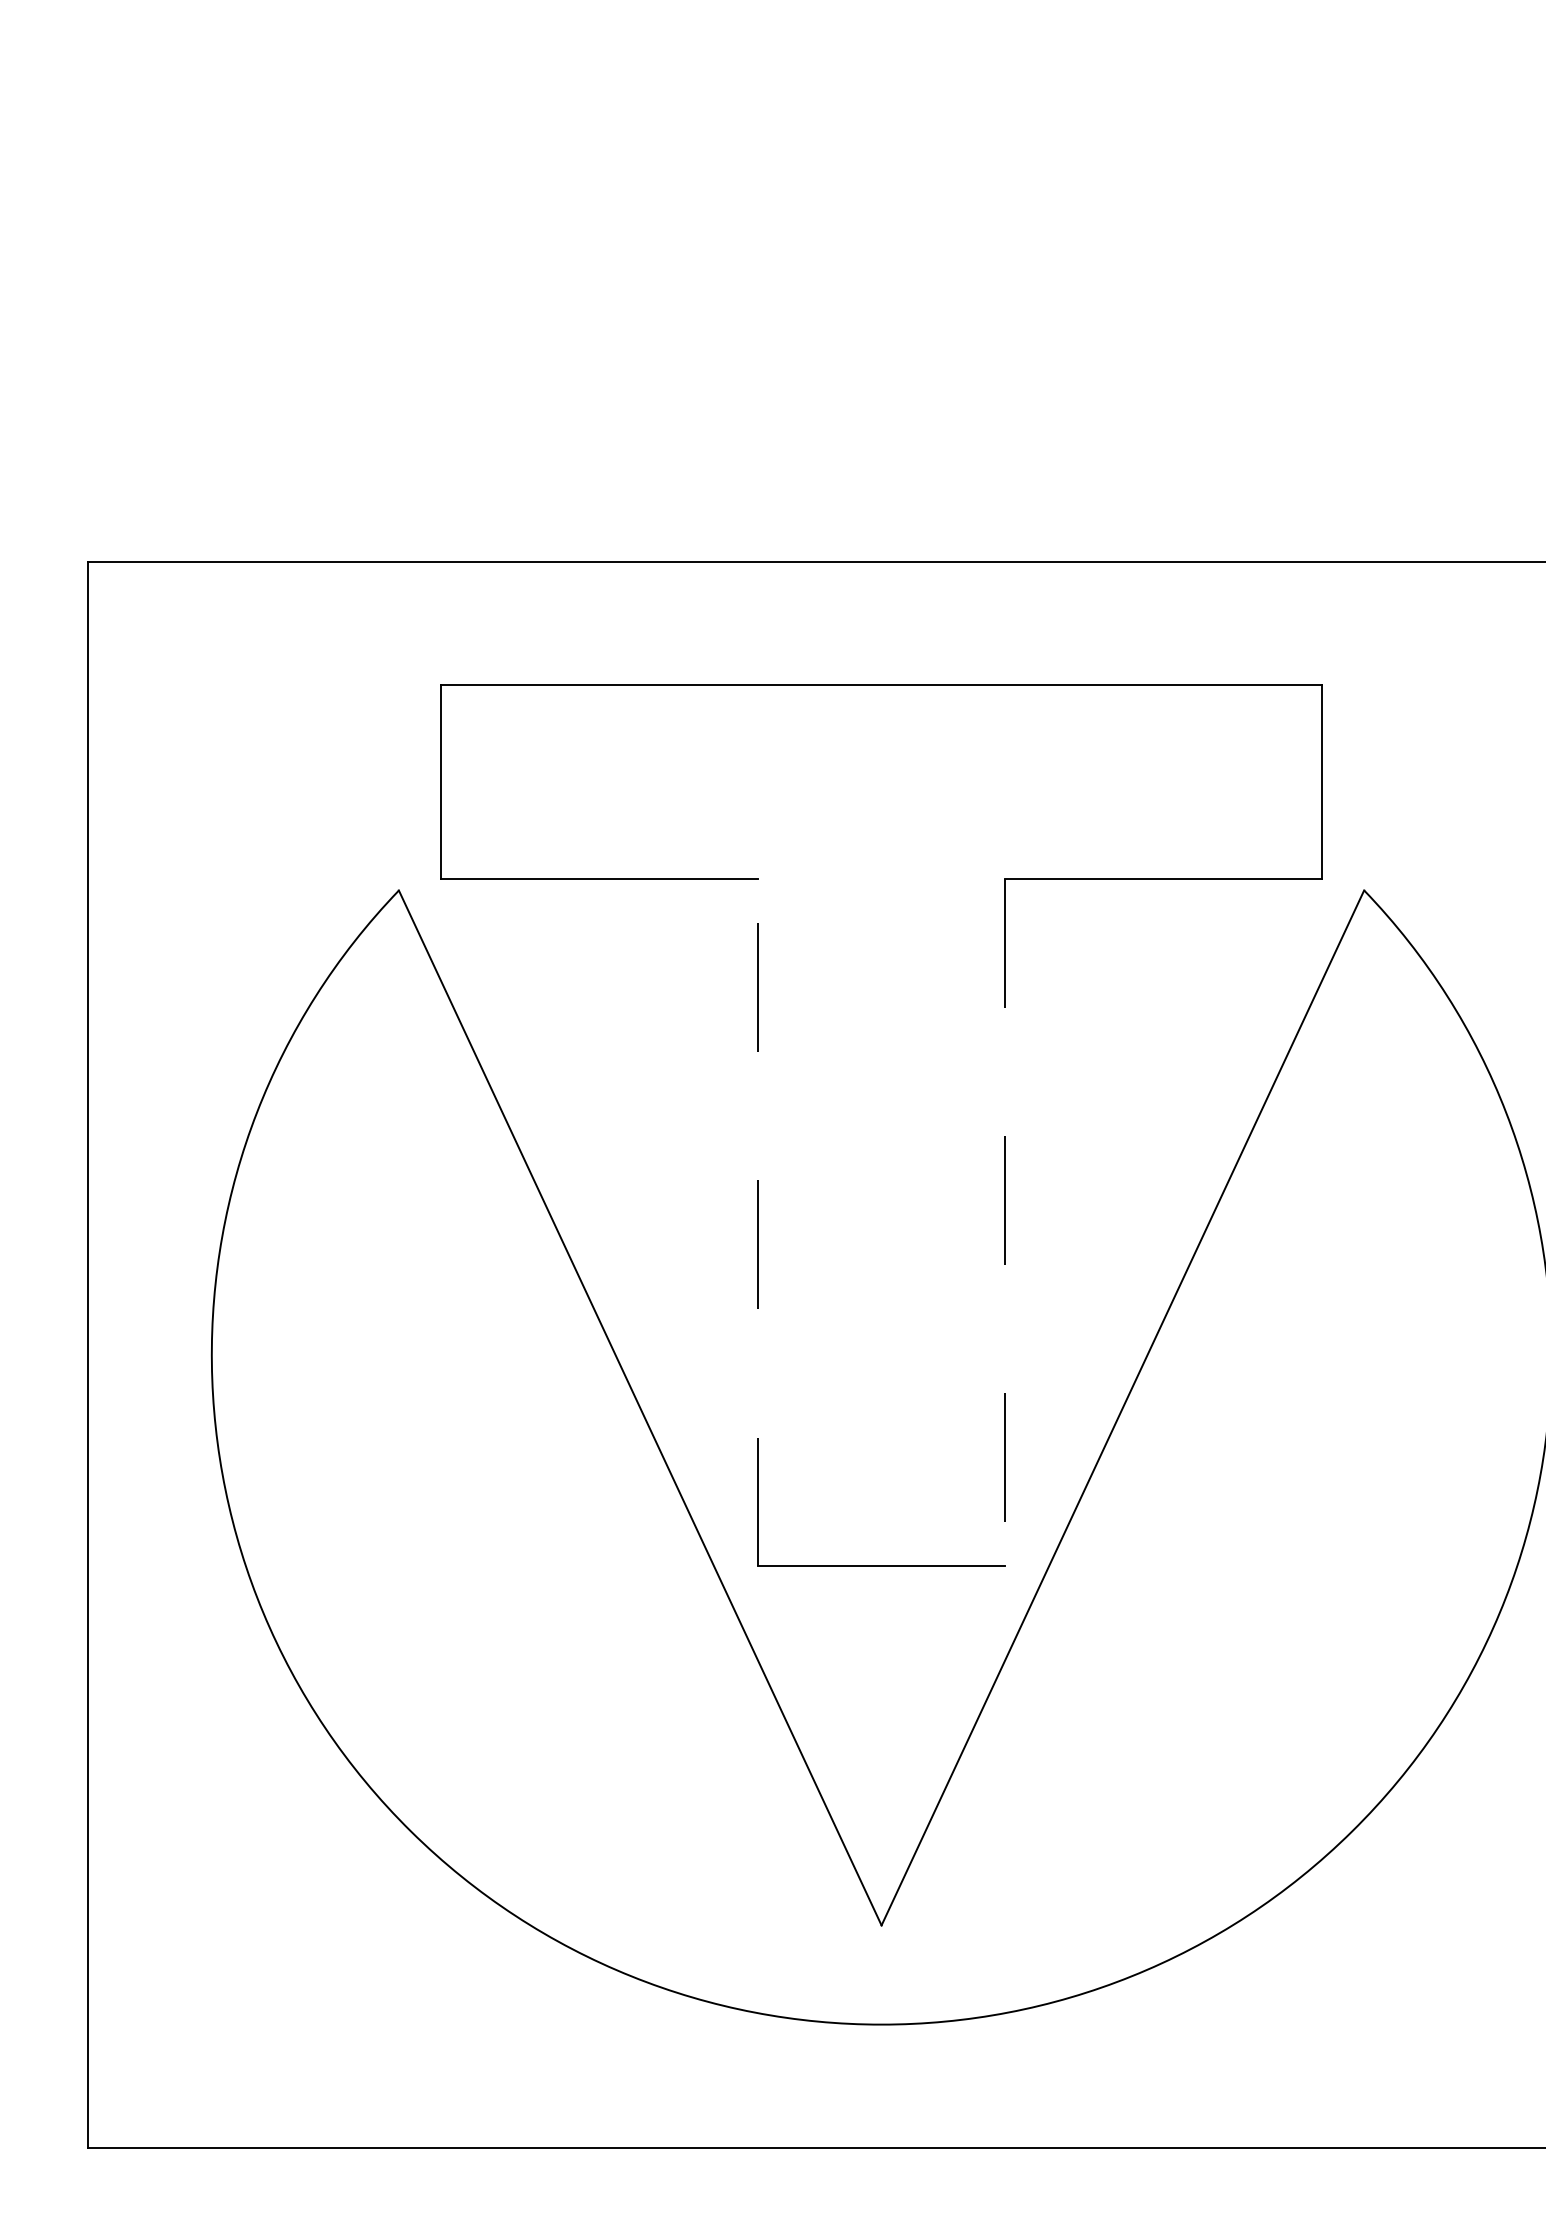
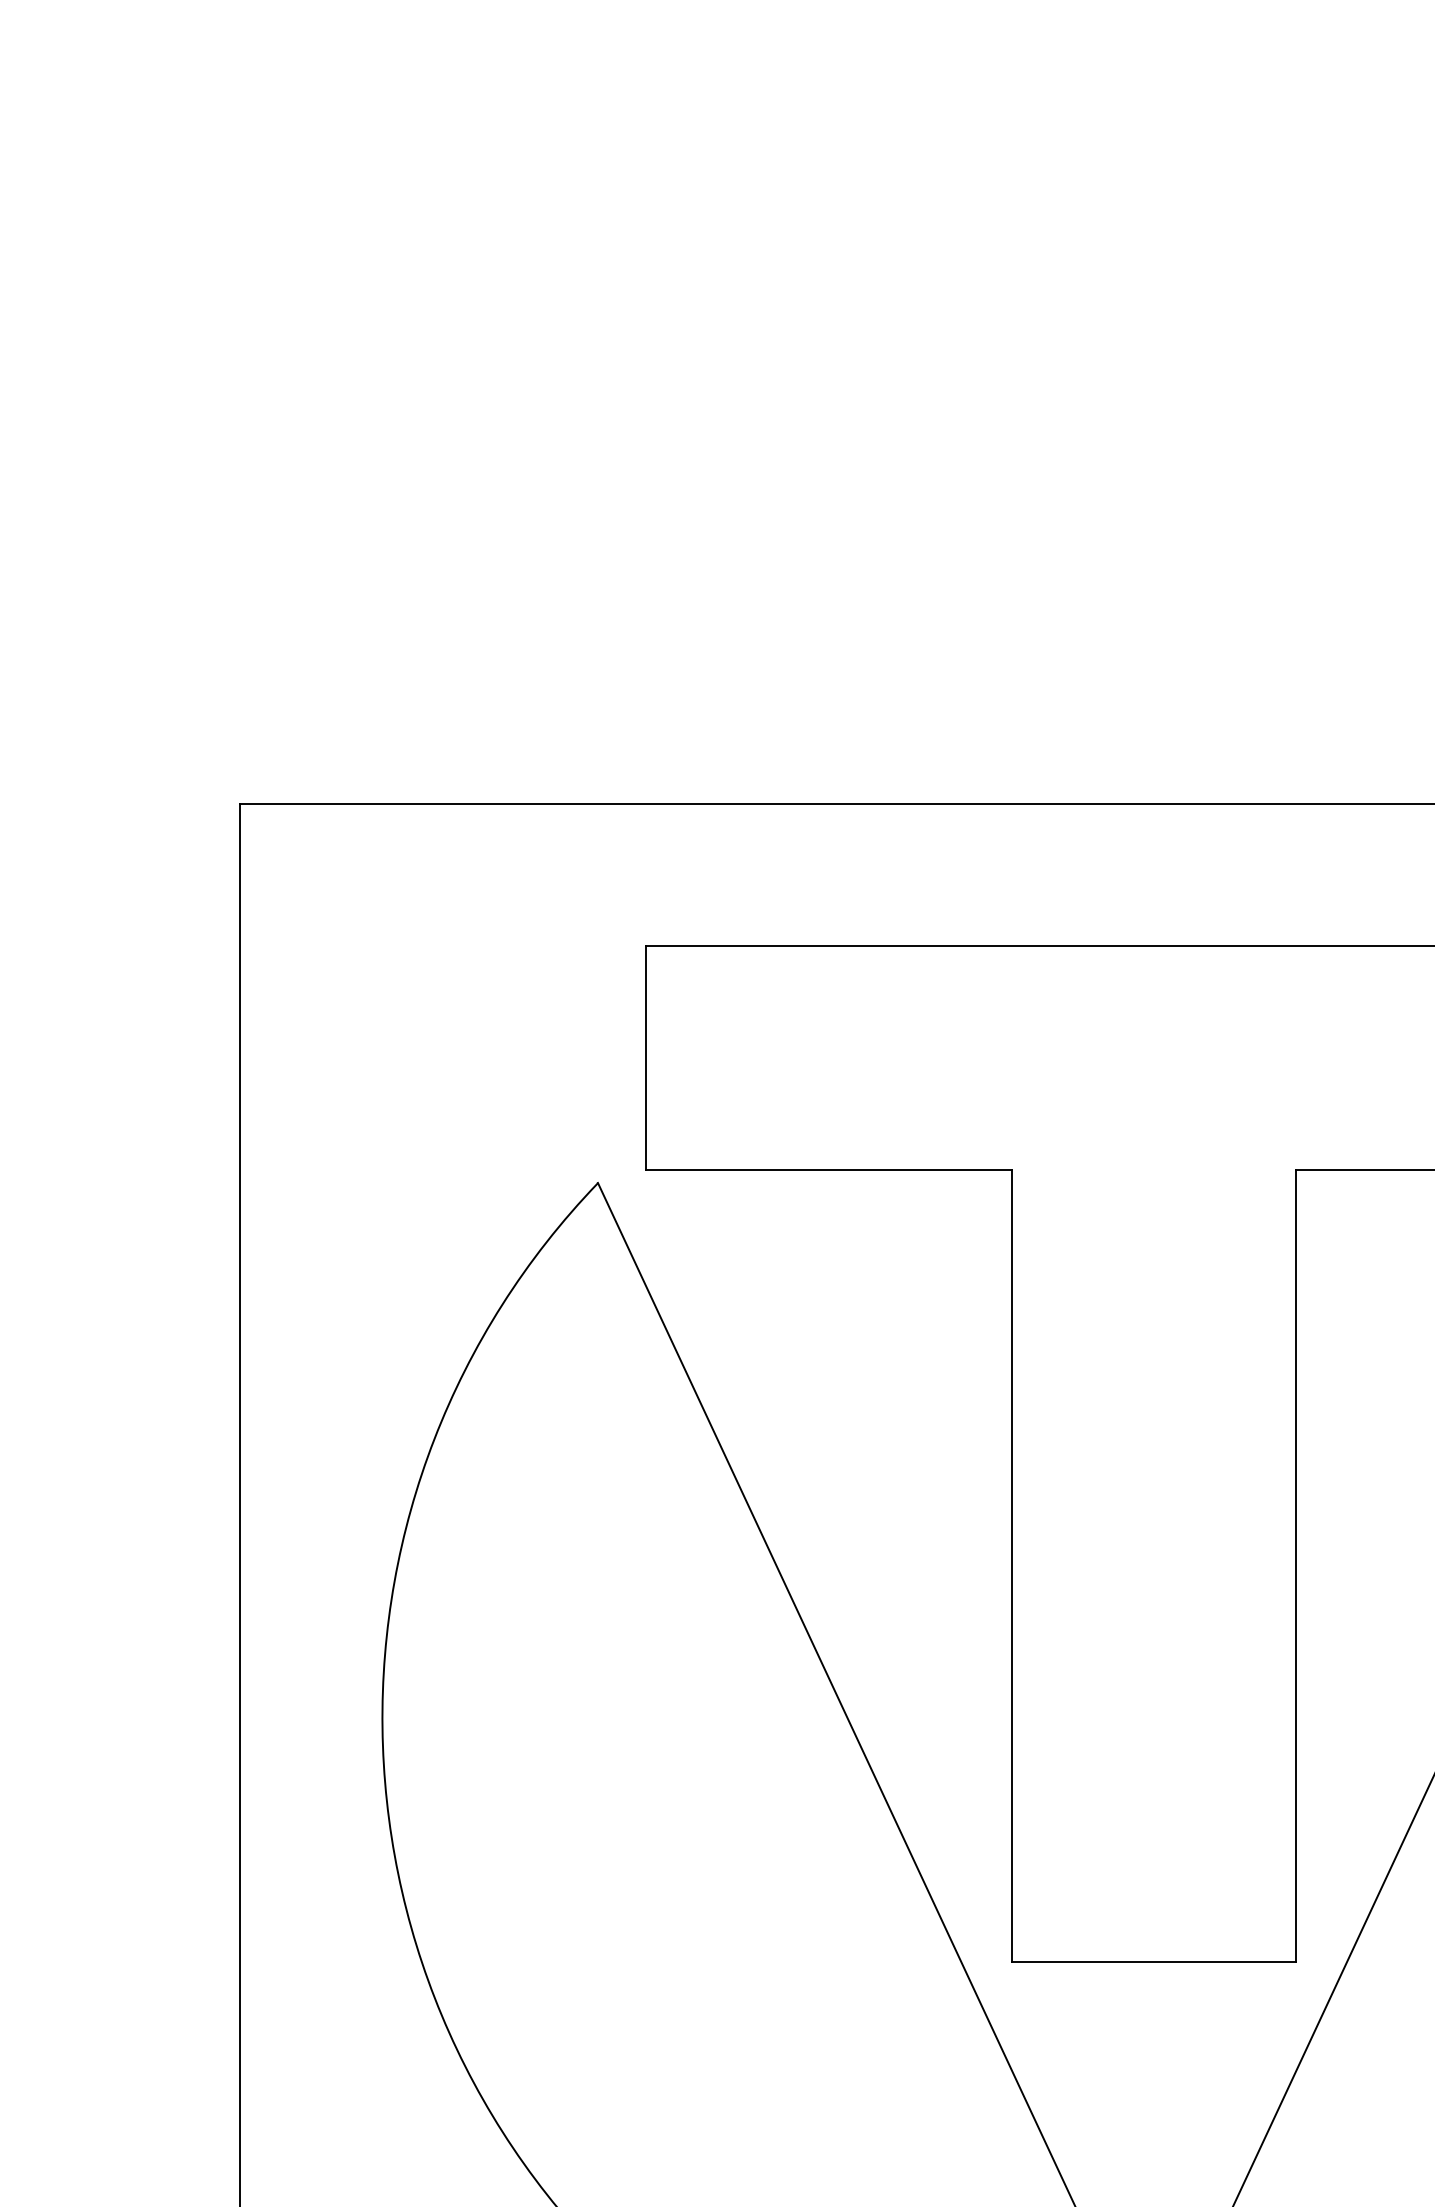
line: (758, 1222) -> (1012, 1565), dashed -> solid
line: (1004, 1222) -> (1295, 1565), dashed -> solid

